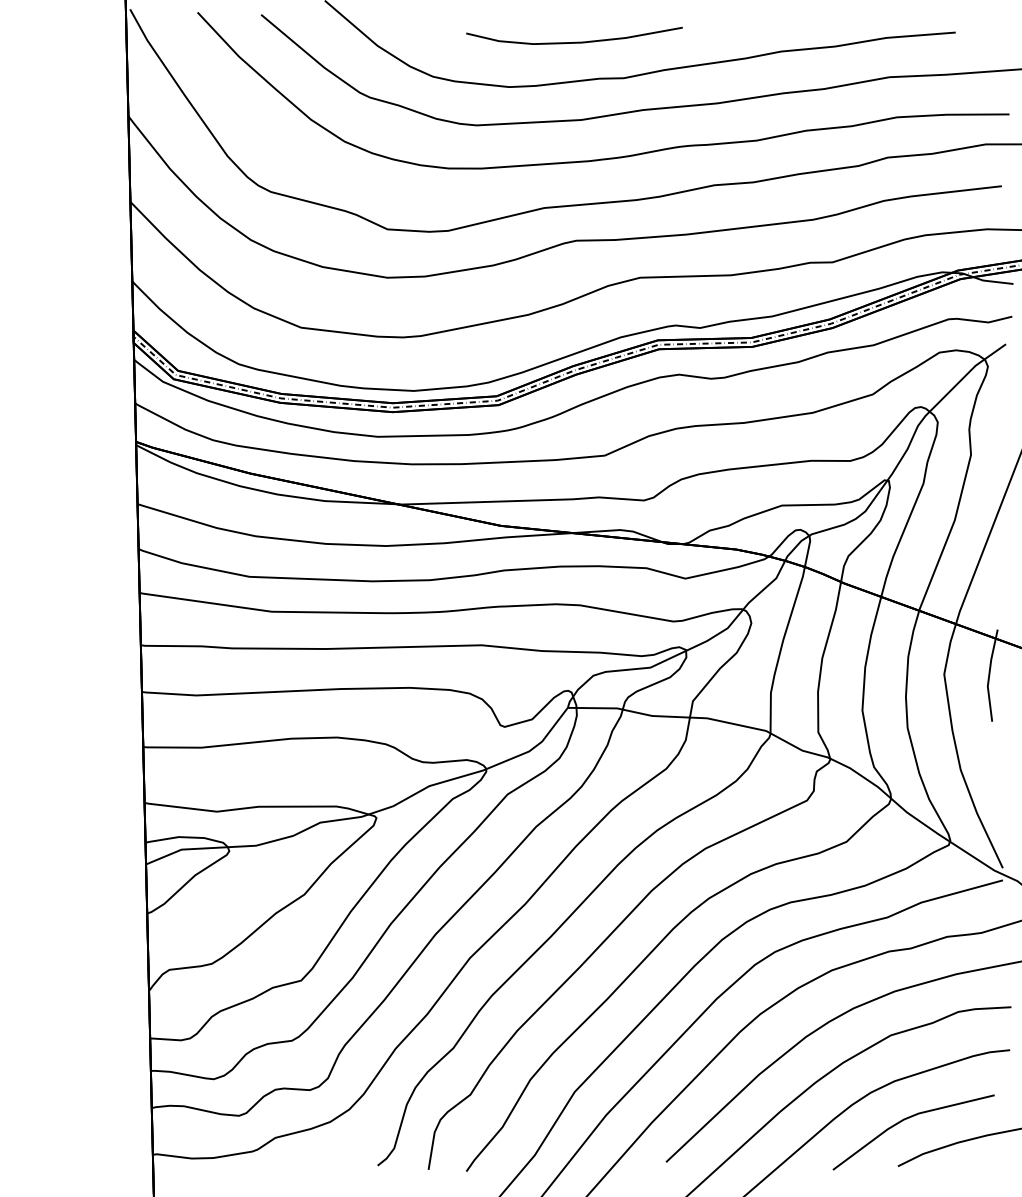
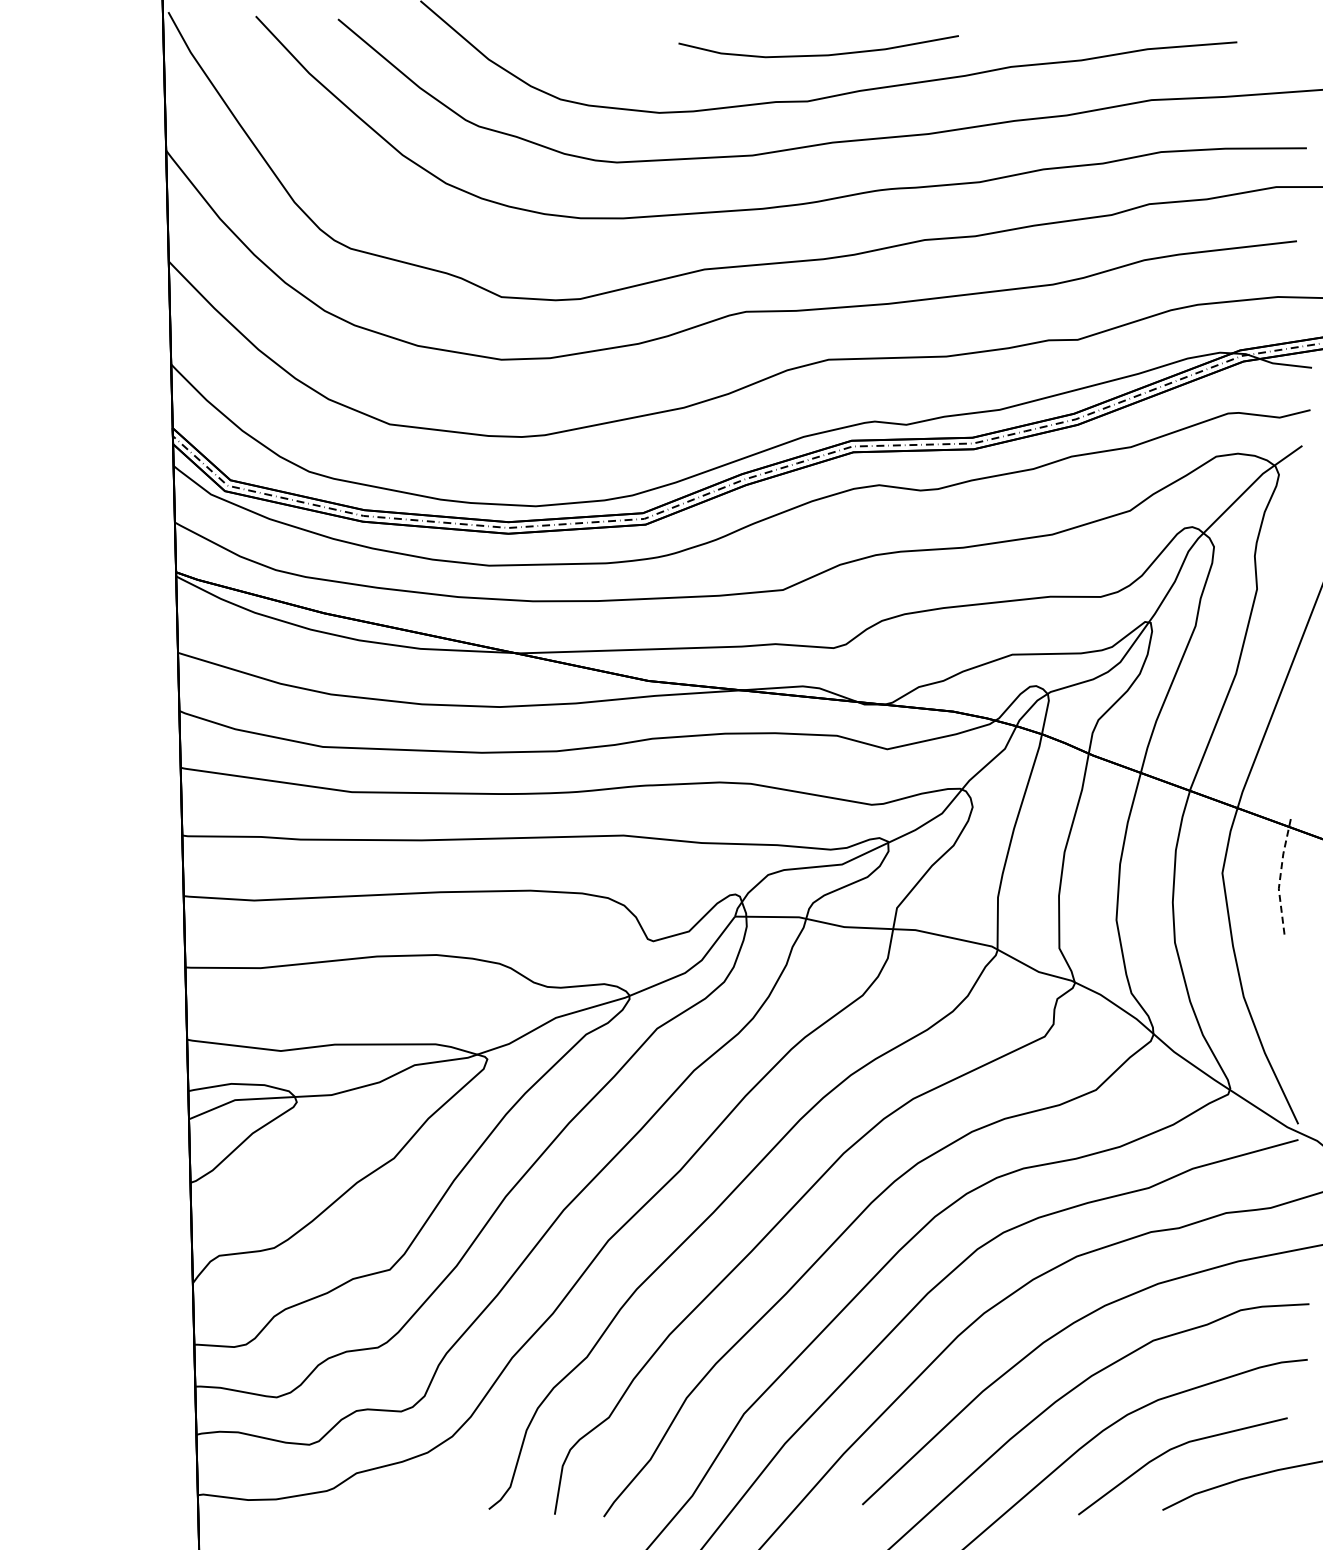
curve: (574, 41) -> (818, 54), moved
line: (989, 675) -> (1280, 874), solid -> dashed

